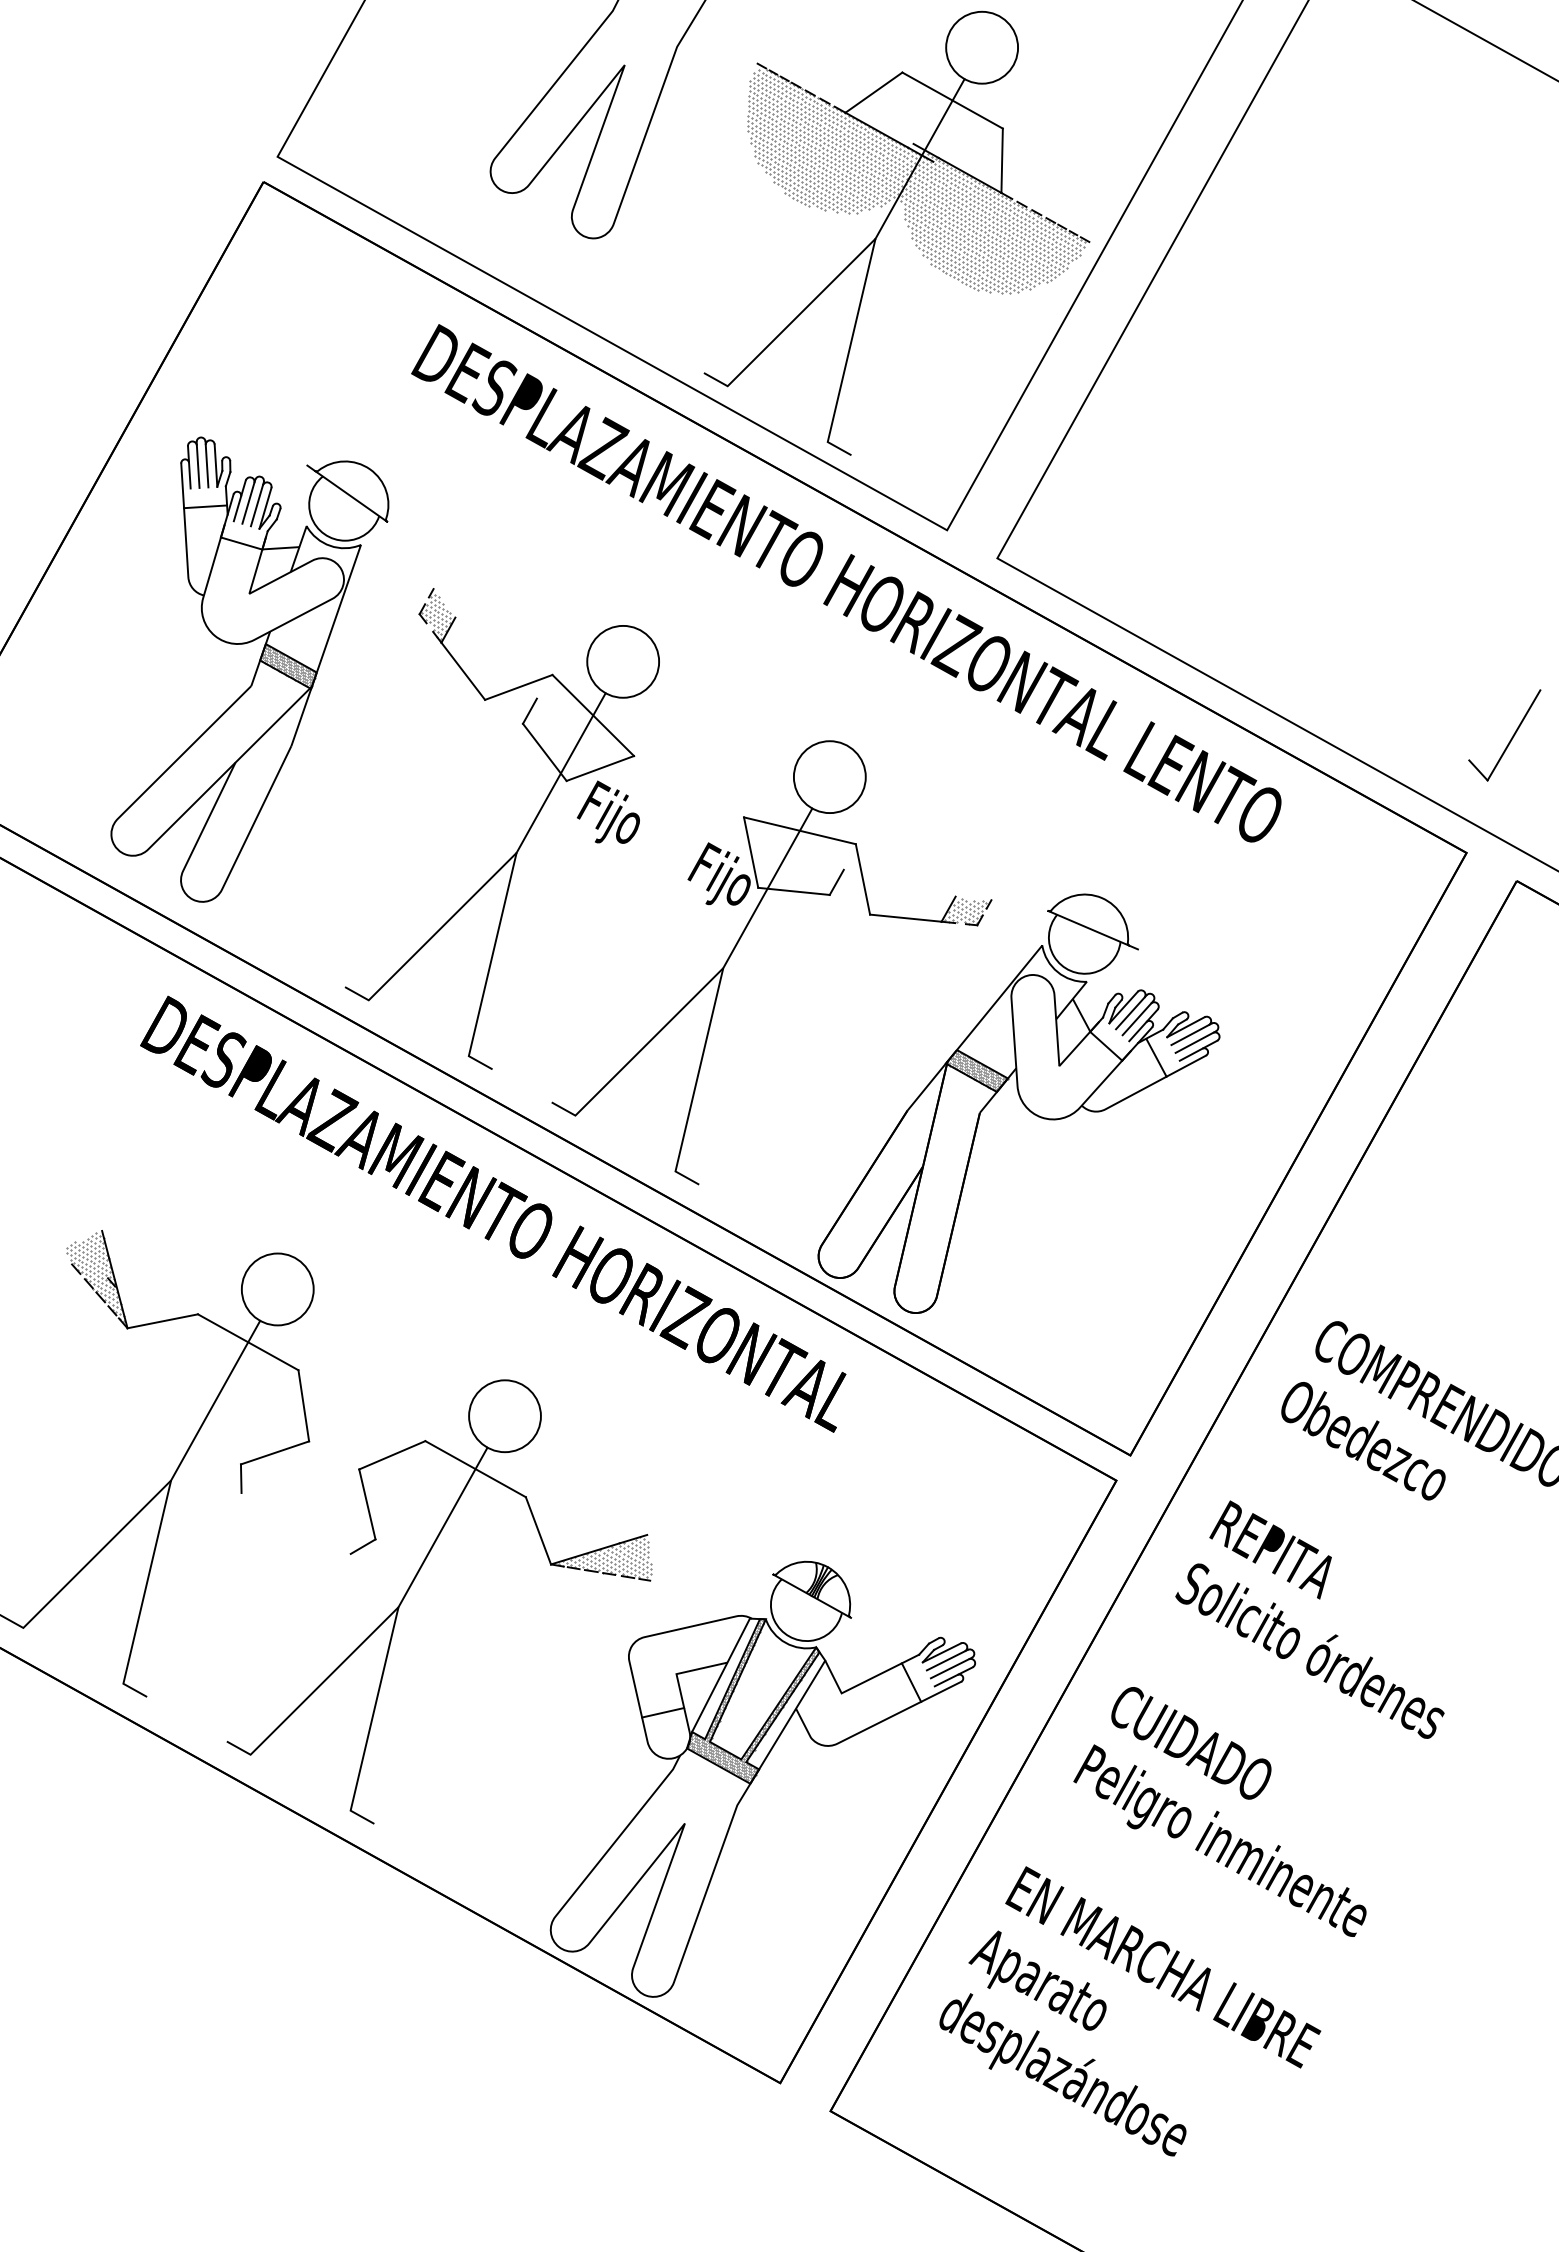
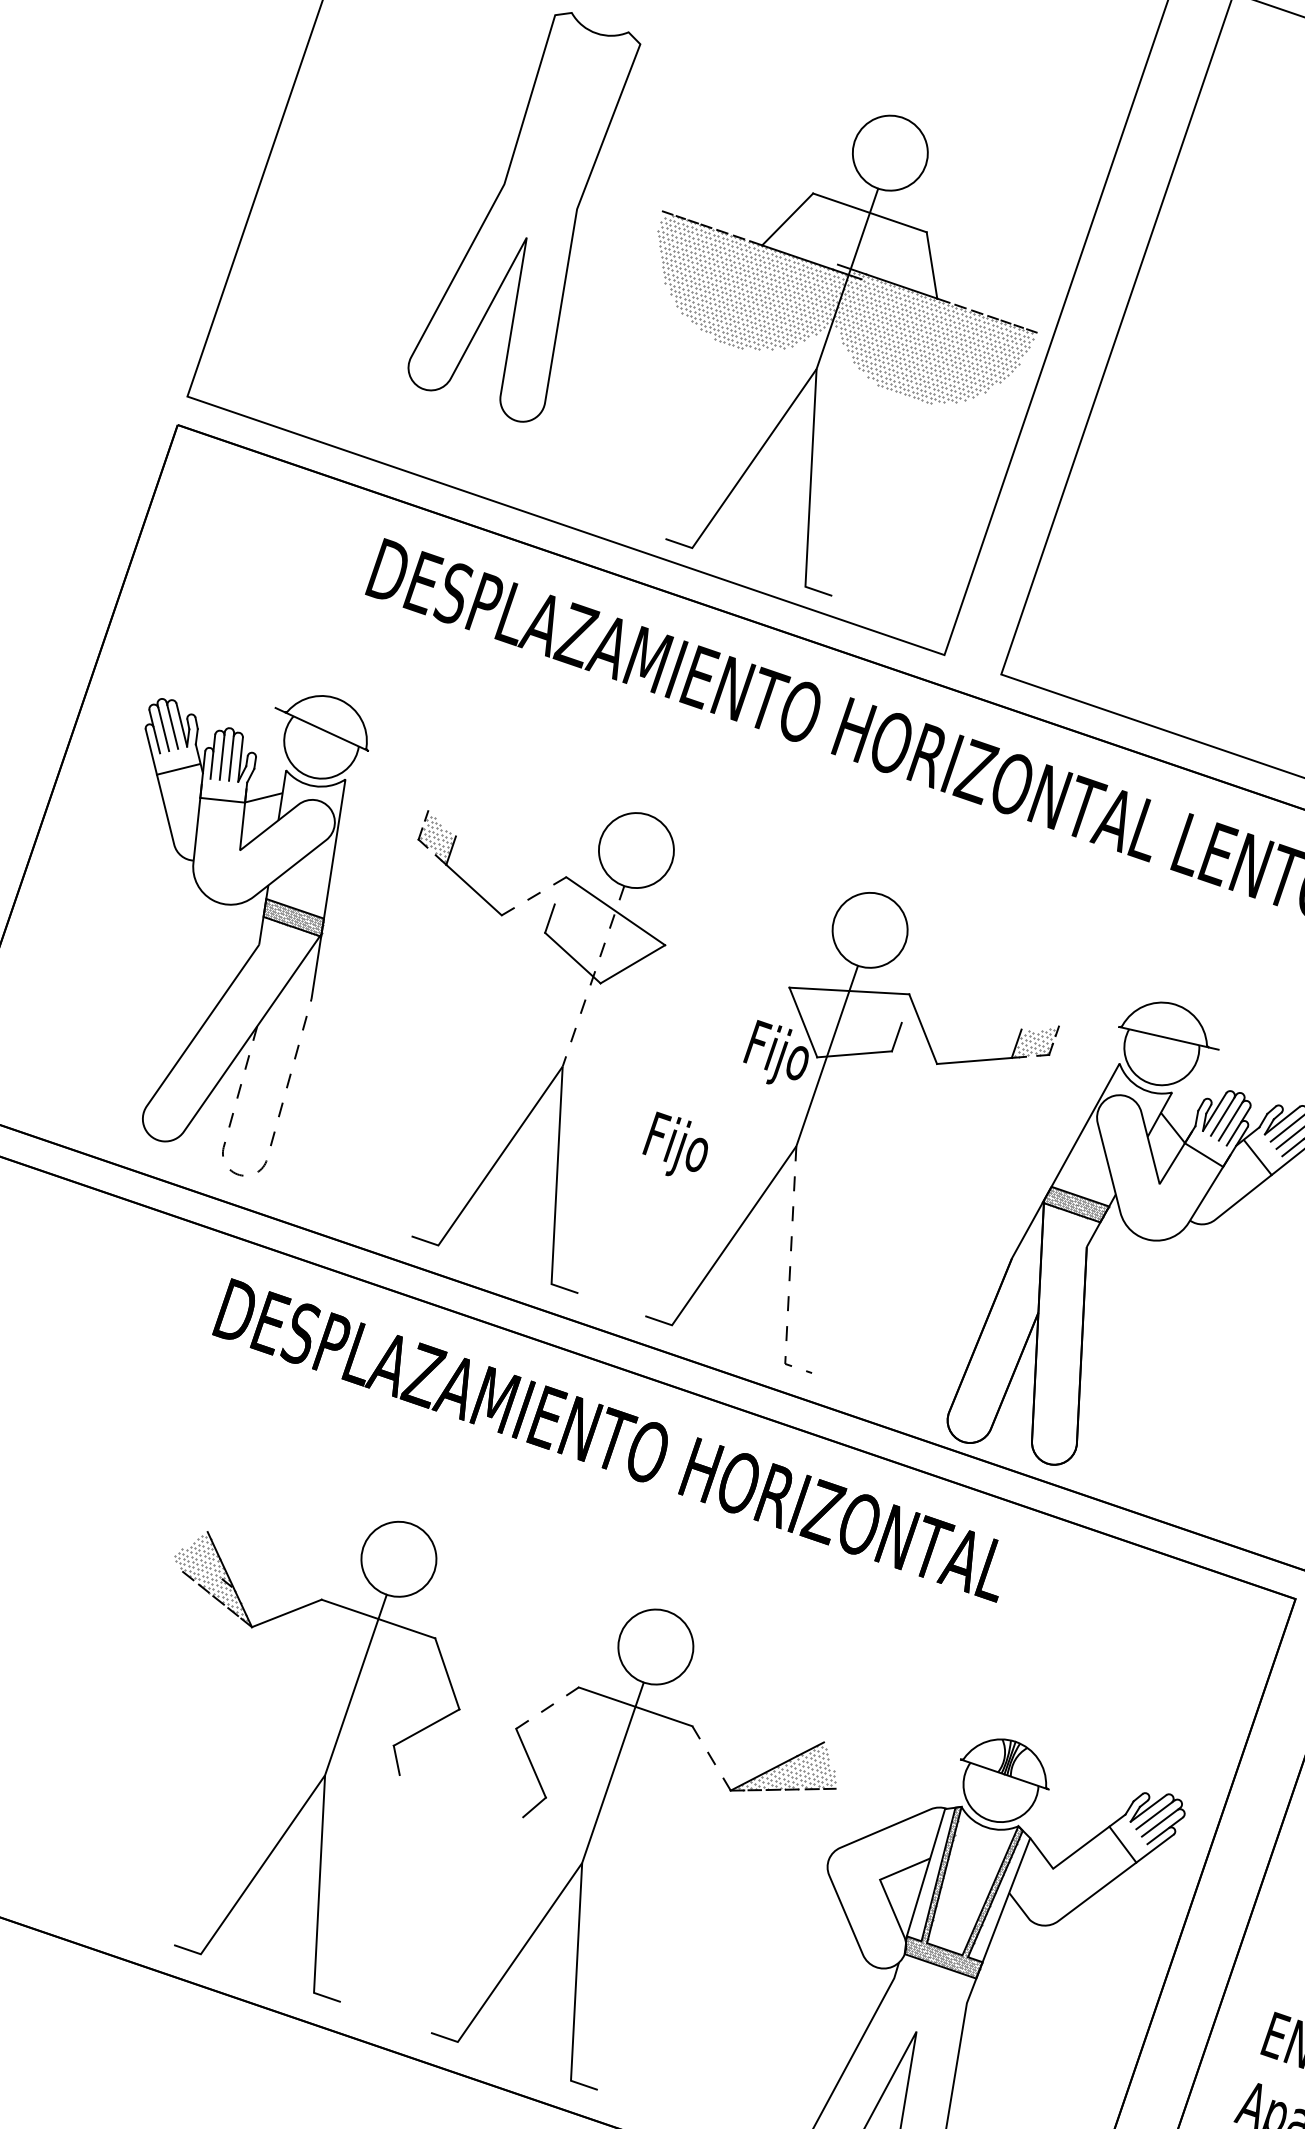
line: (518, 687) -> (533, 896), solid -> dashed
line: (560, 773) -> (592, 976), solid -> dashed
text: (607, 811) -> (672, 1141), moved
line: (206, 901) -> (253, 1174), solid -> dashed
line: (696, 1083) -> (790, 1269), solid -> dashed
line: (392, 1455) -> (547, 1708), solid -> dashed
line: (538, 1530) -> (711, 1758), solid -> dashed
line: (663, 1712) -> (873, 1921), removed

